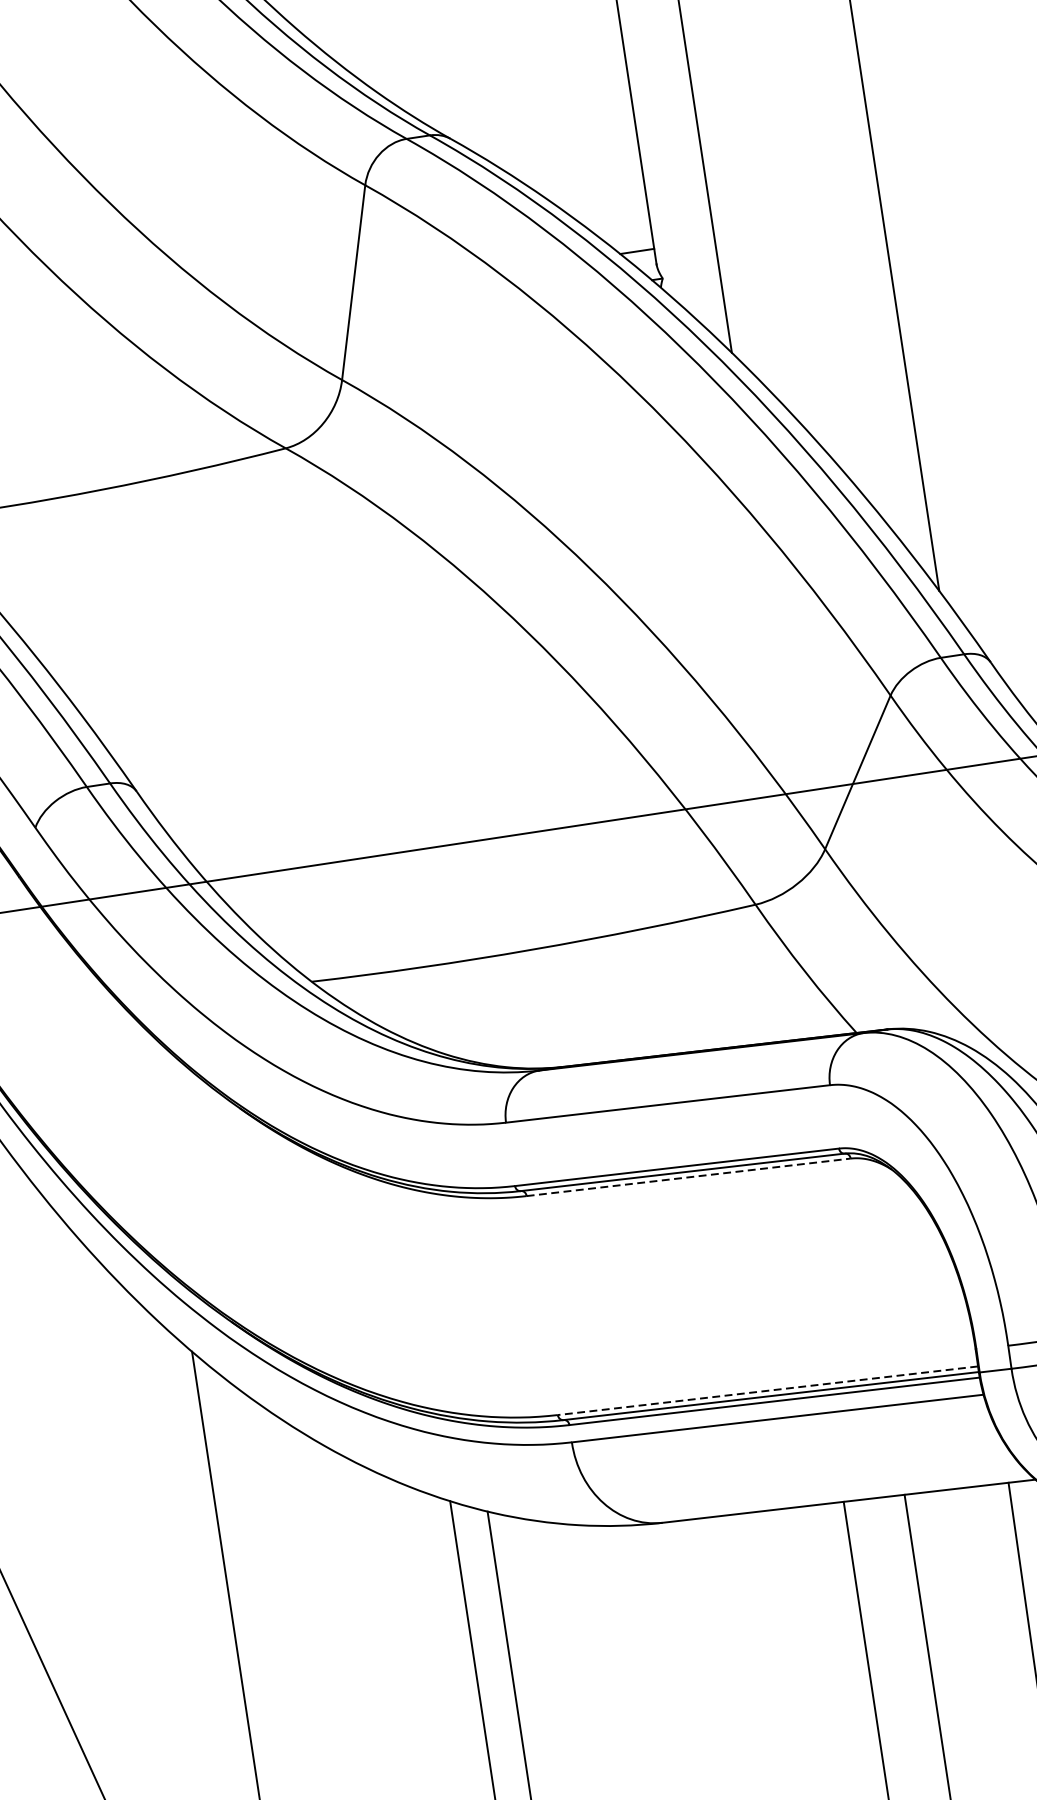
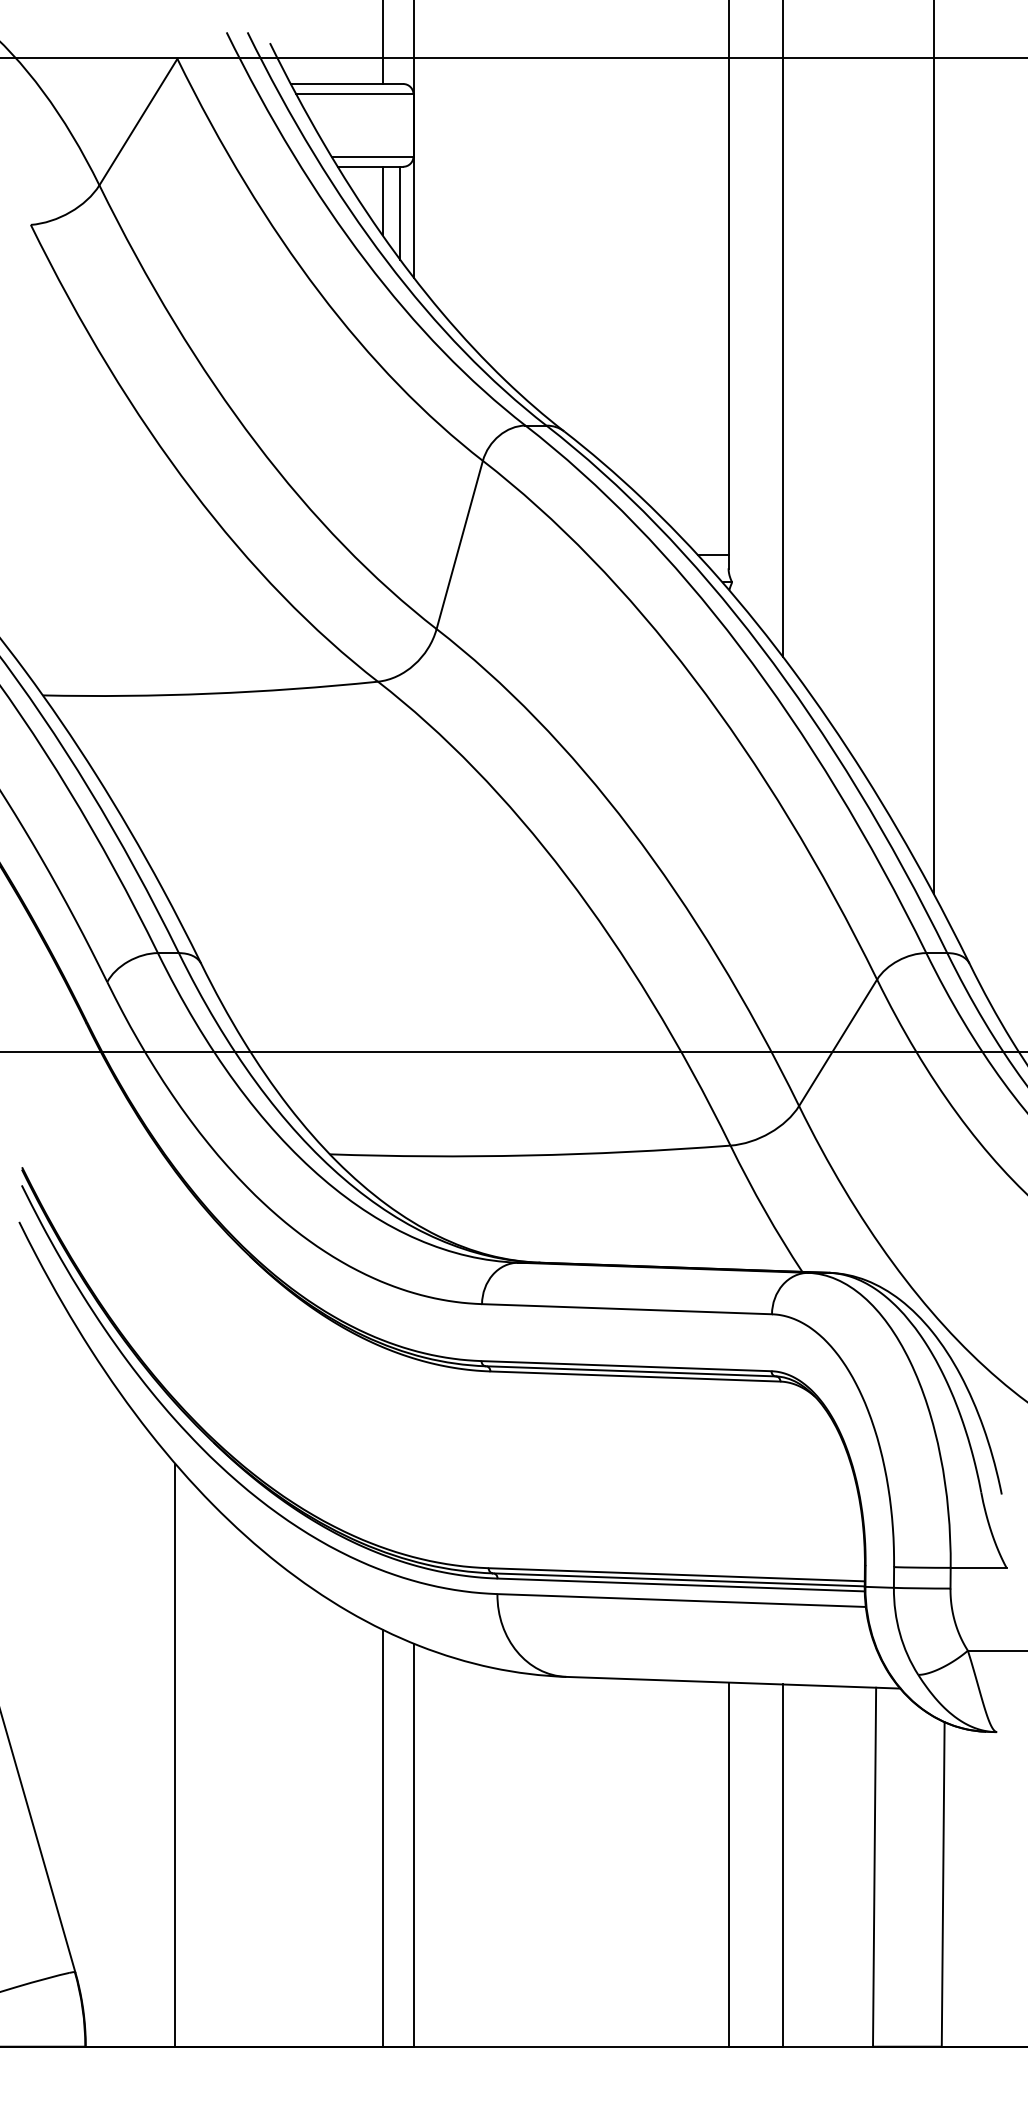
line: (688, 1177) -> (635, 1376), dashed -> solid
line: (767, 1390) -> (676, 1574), dashed -> solid

